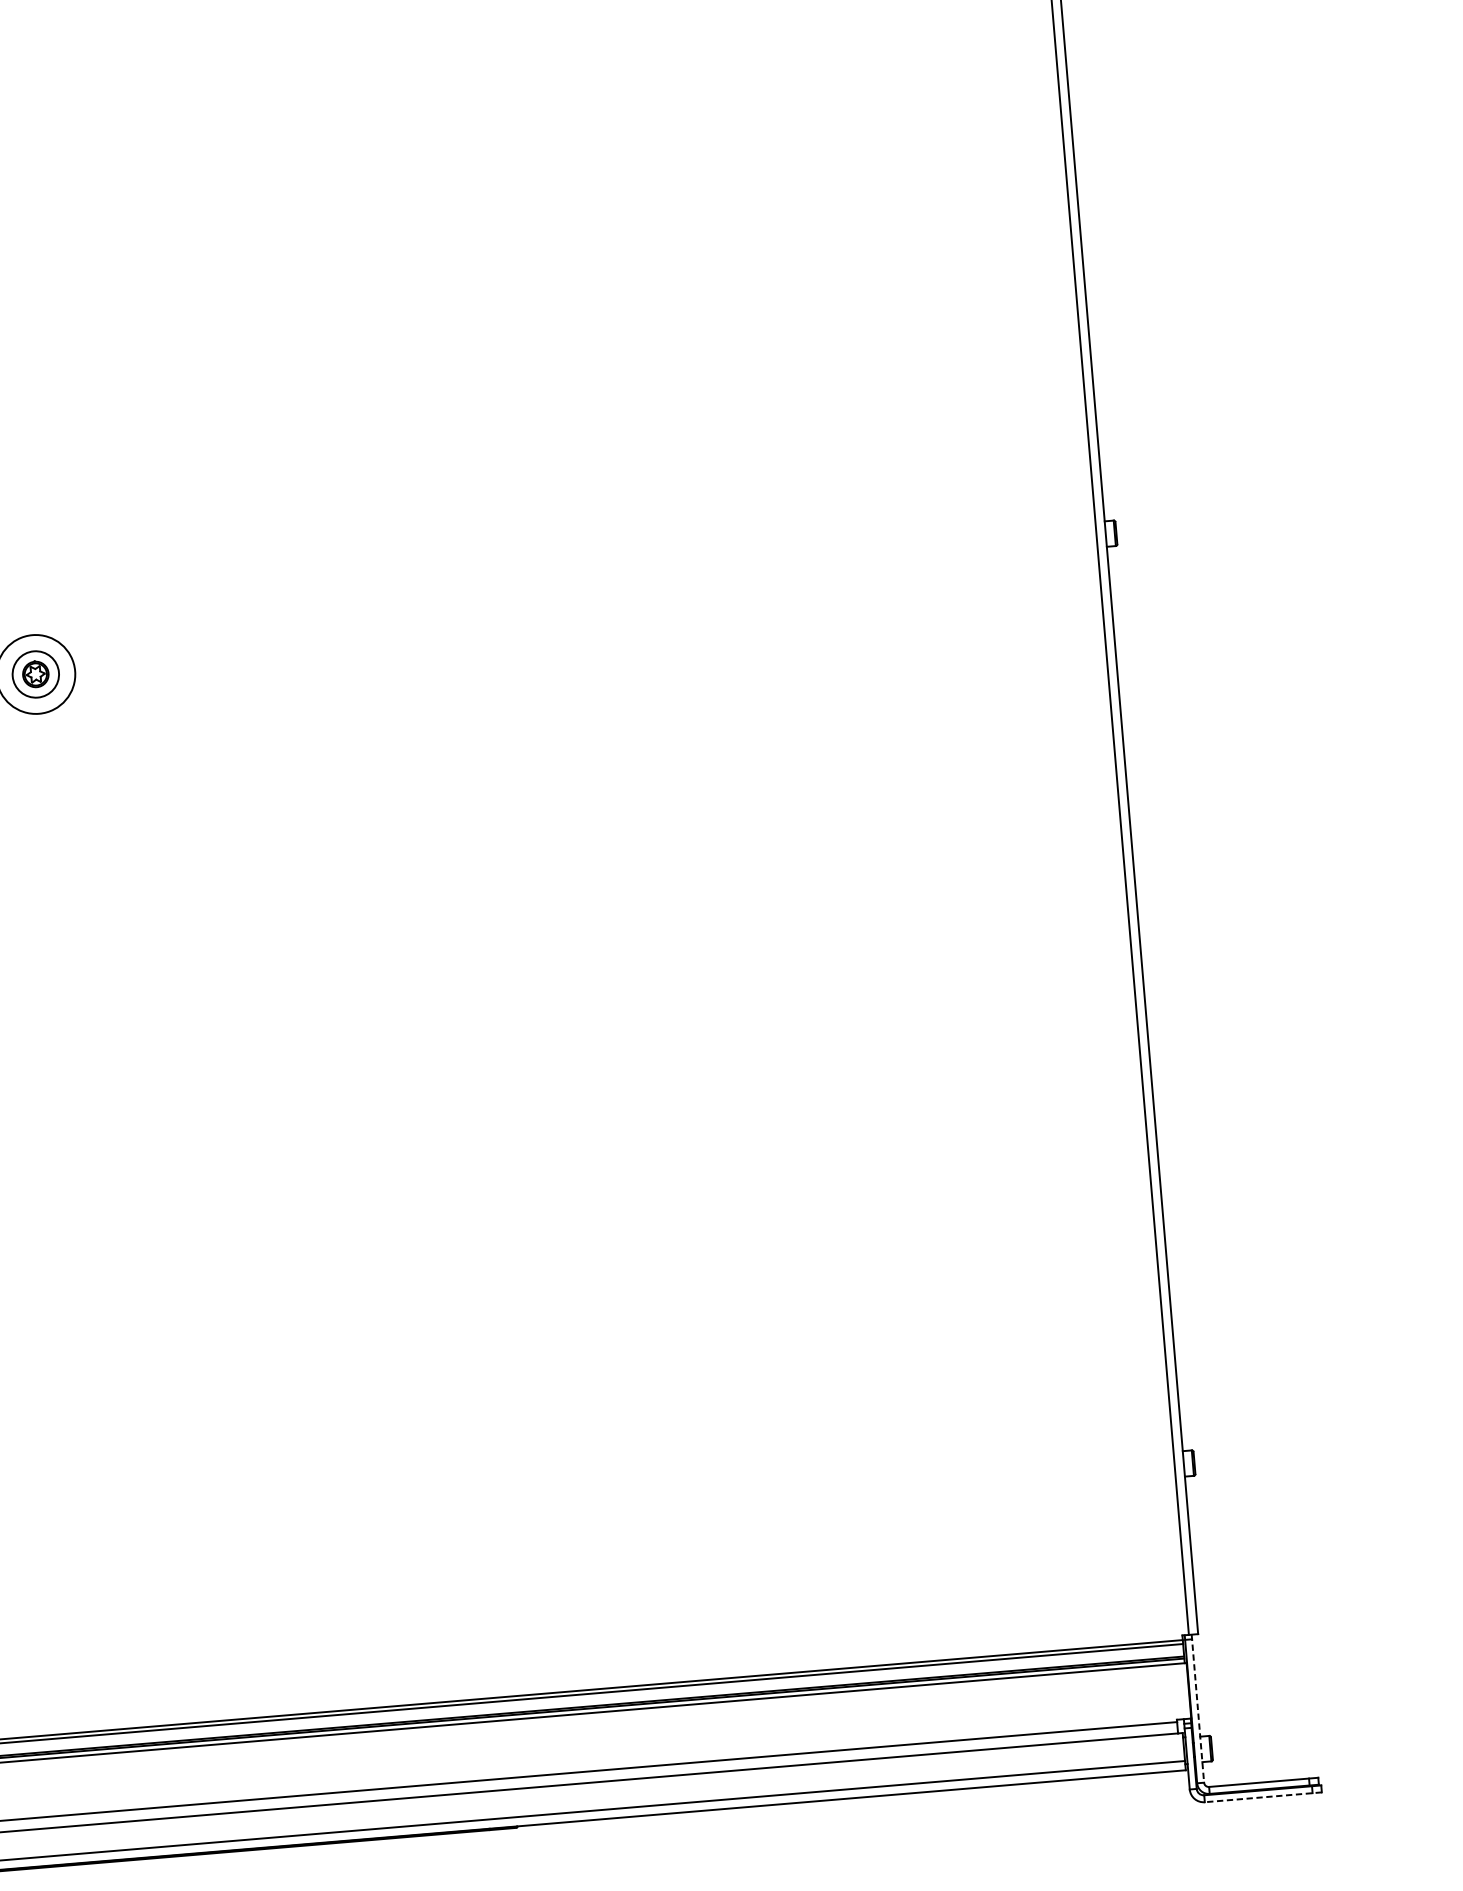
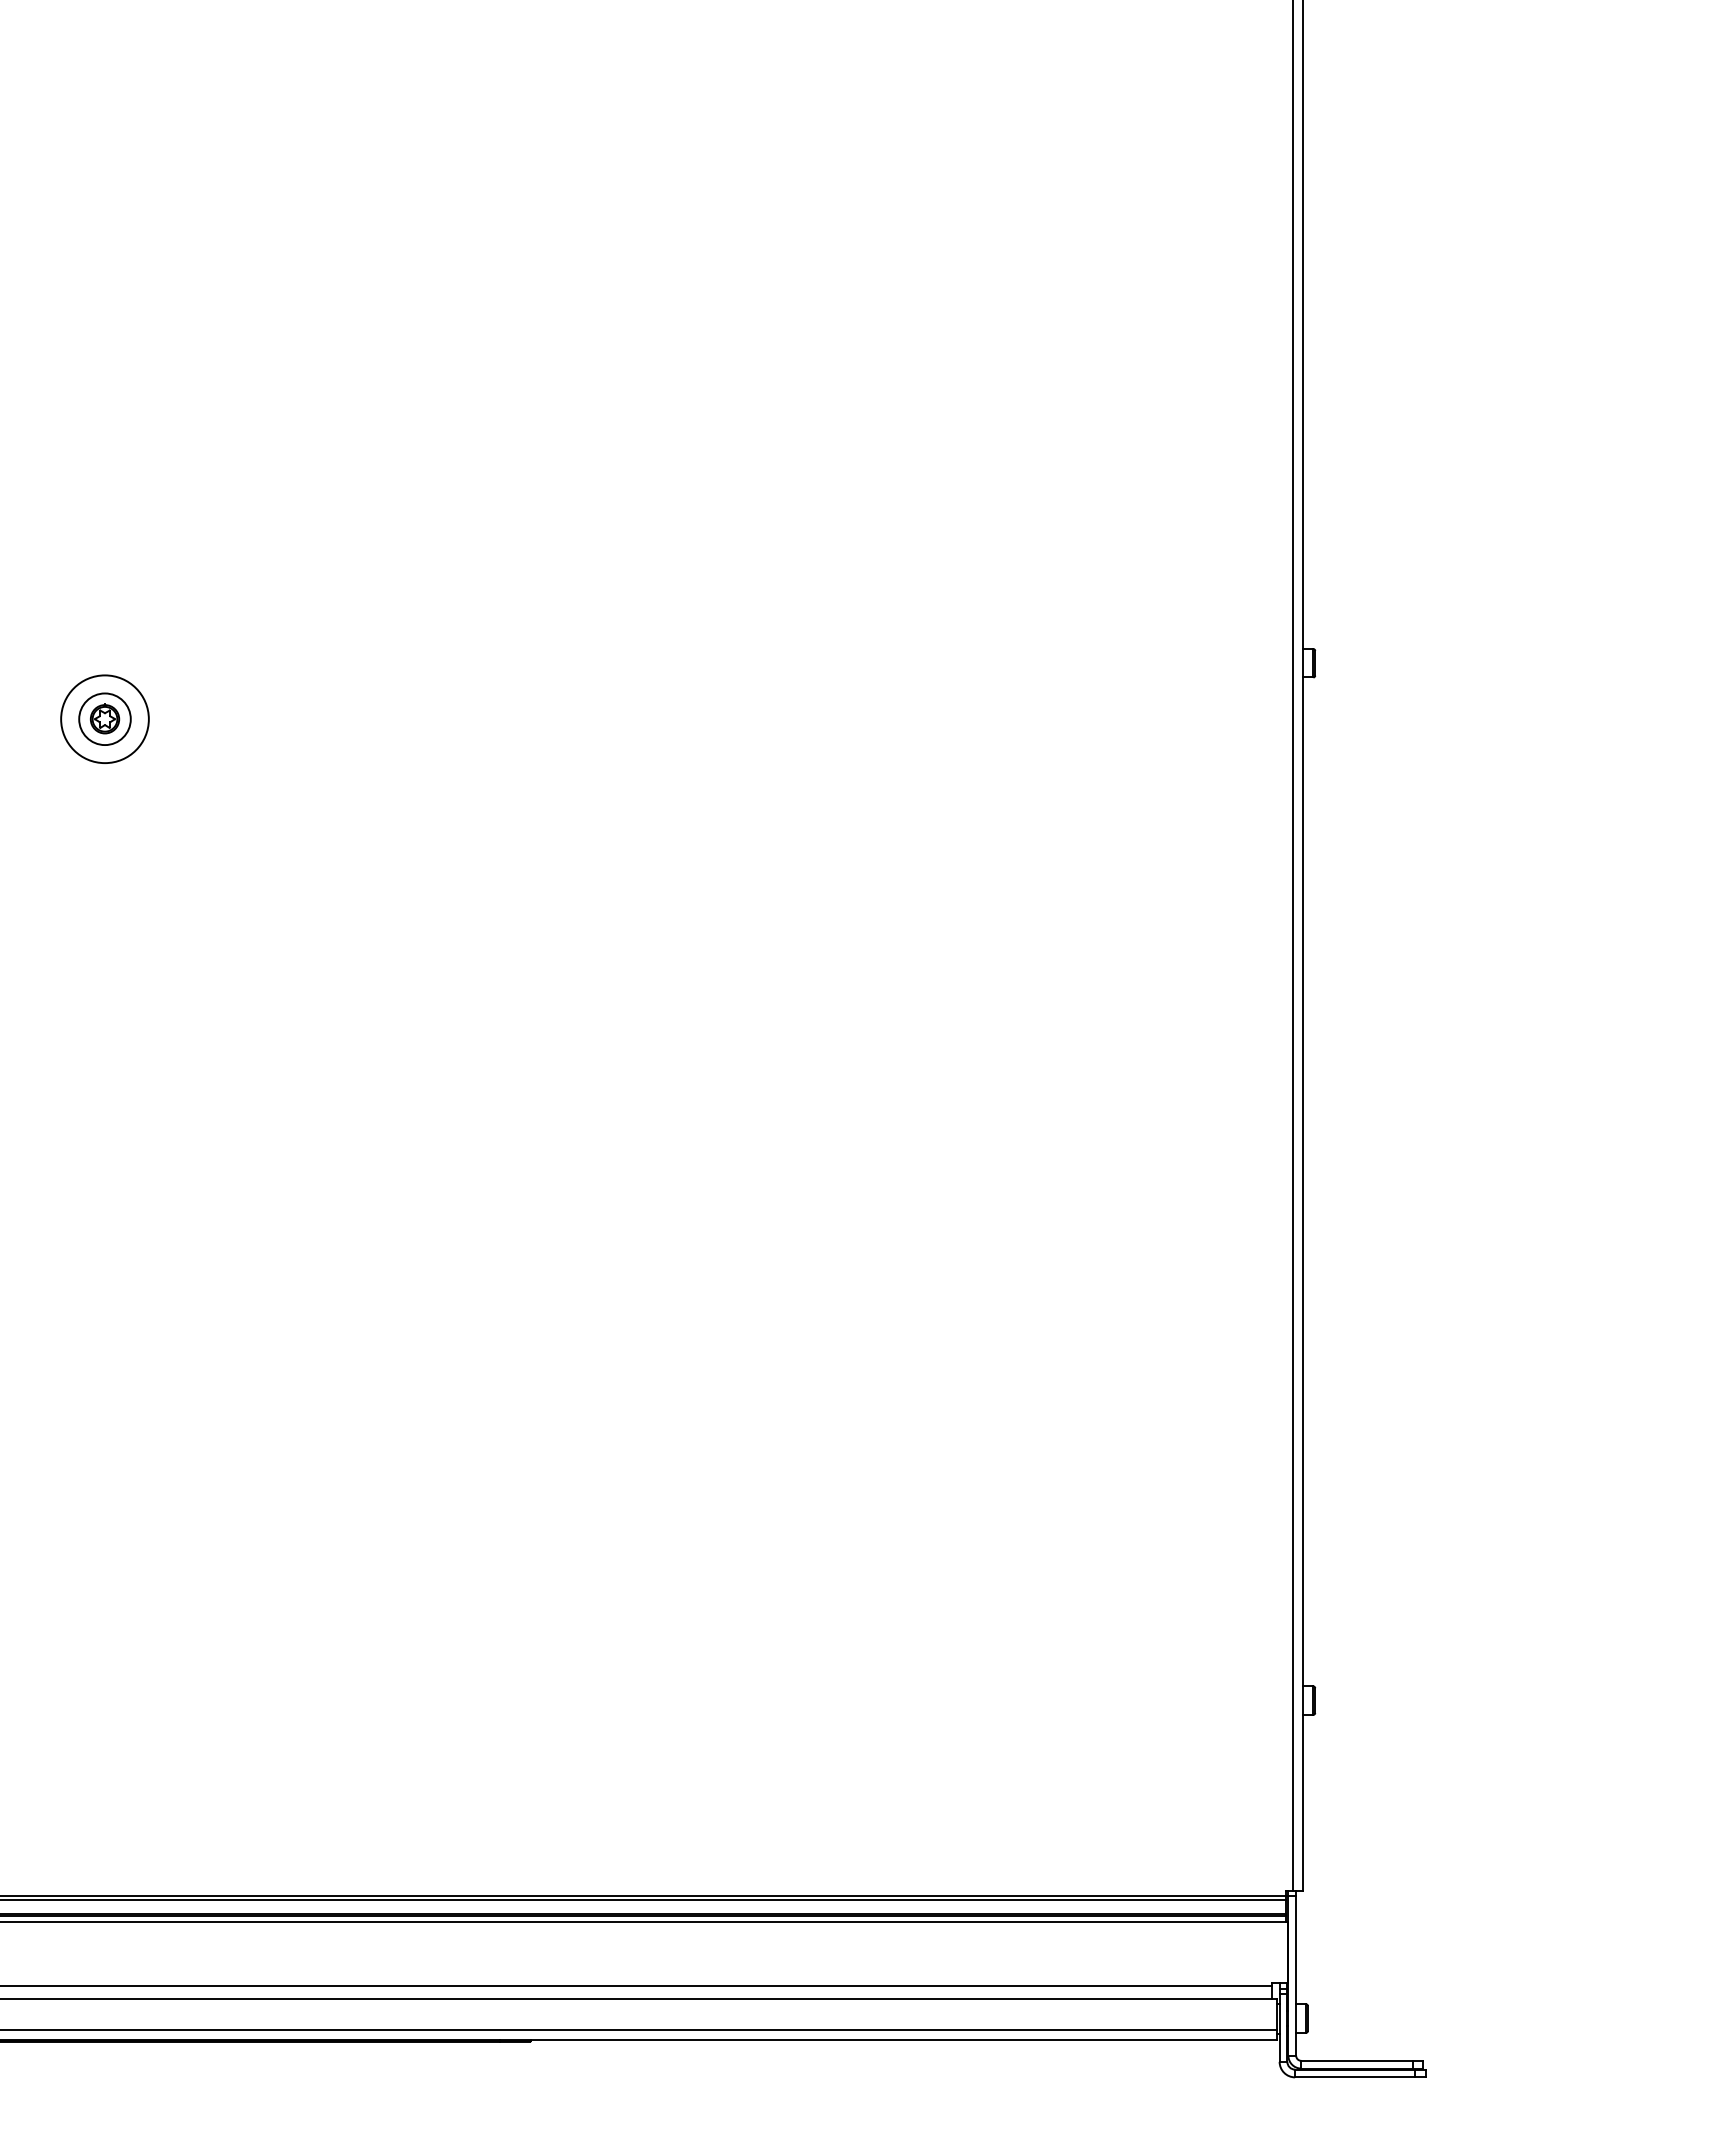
line: (1198, 1709) -> (1296, 1973), dashed -> solid
line: (1262, 1797) -> (1359, 2077), dashed -> solid

